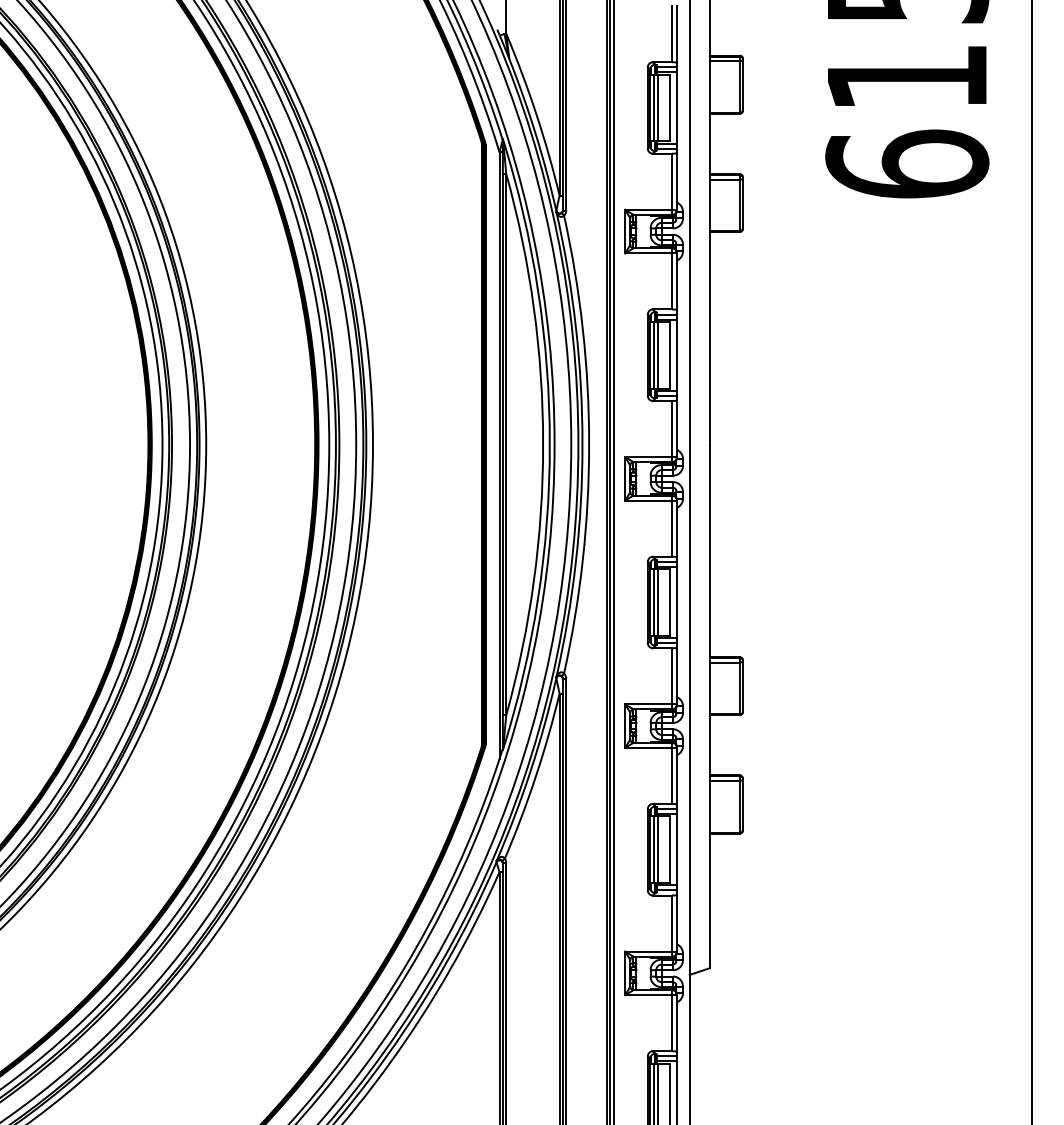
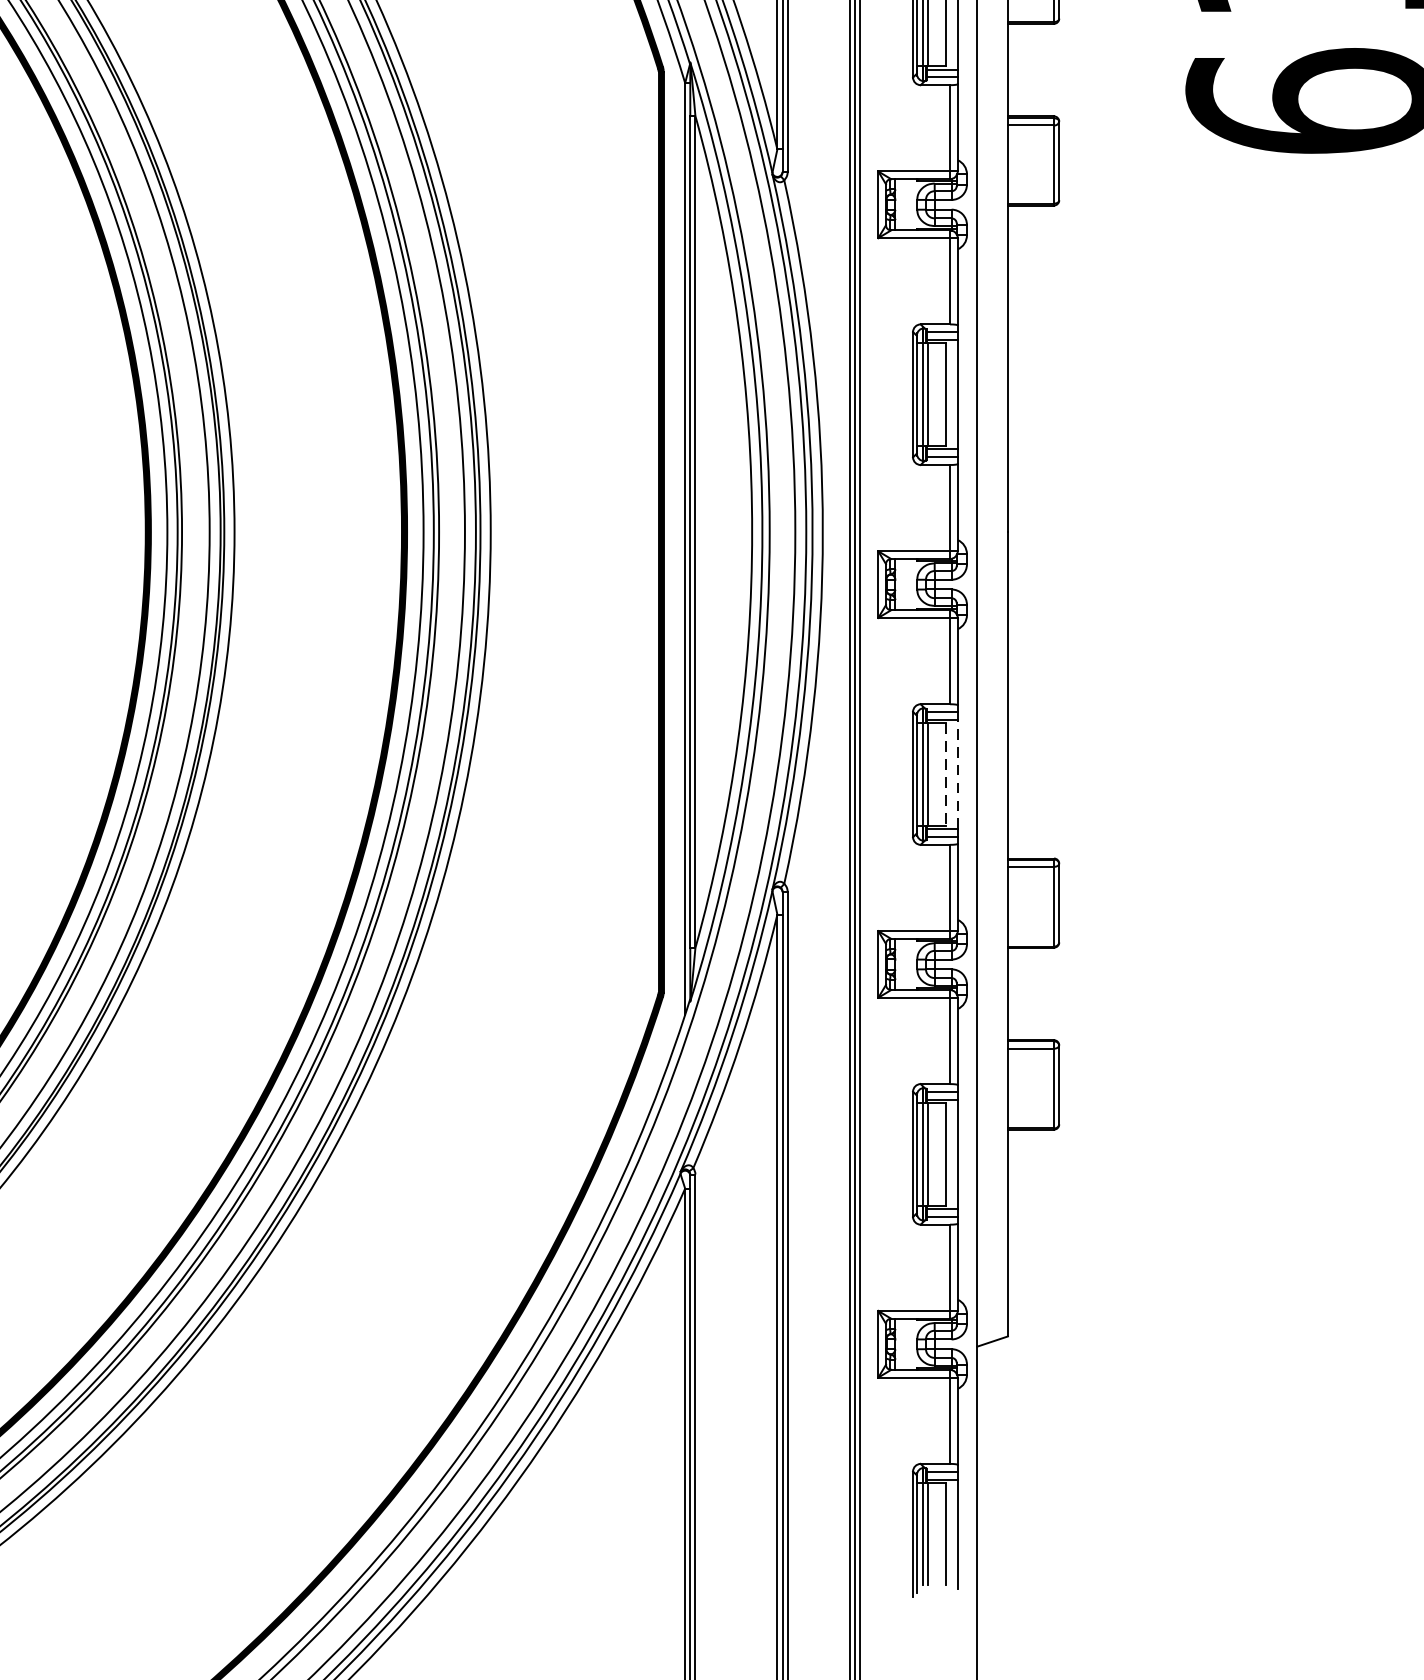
line: (669, 602) -> (946, 774), solid -> dashed
line: (676, 602) -> (956, 774), solid -> dashed

